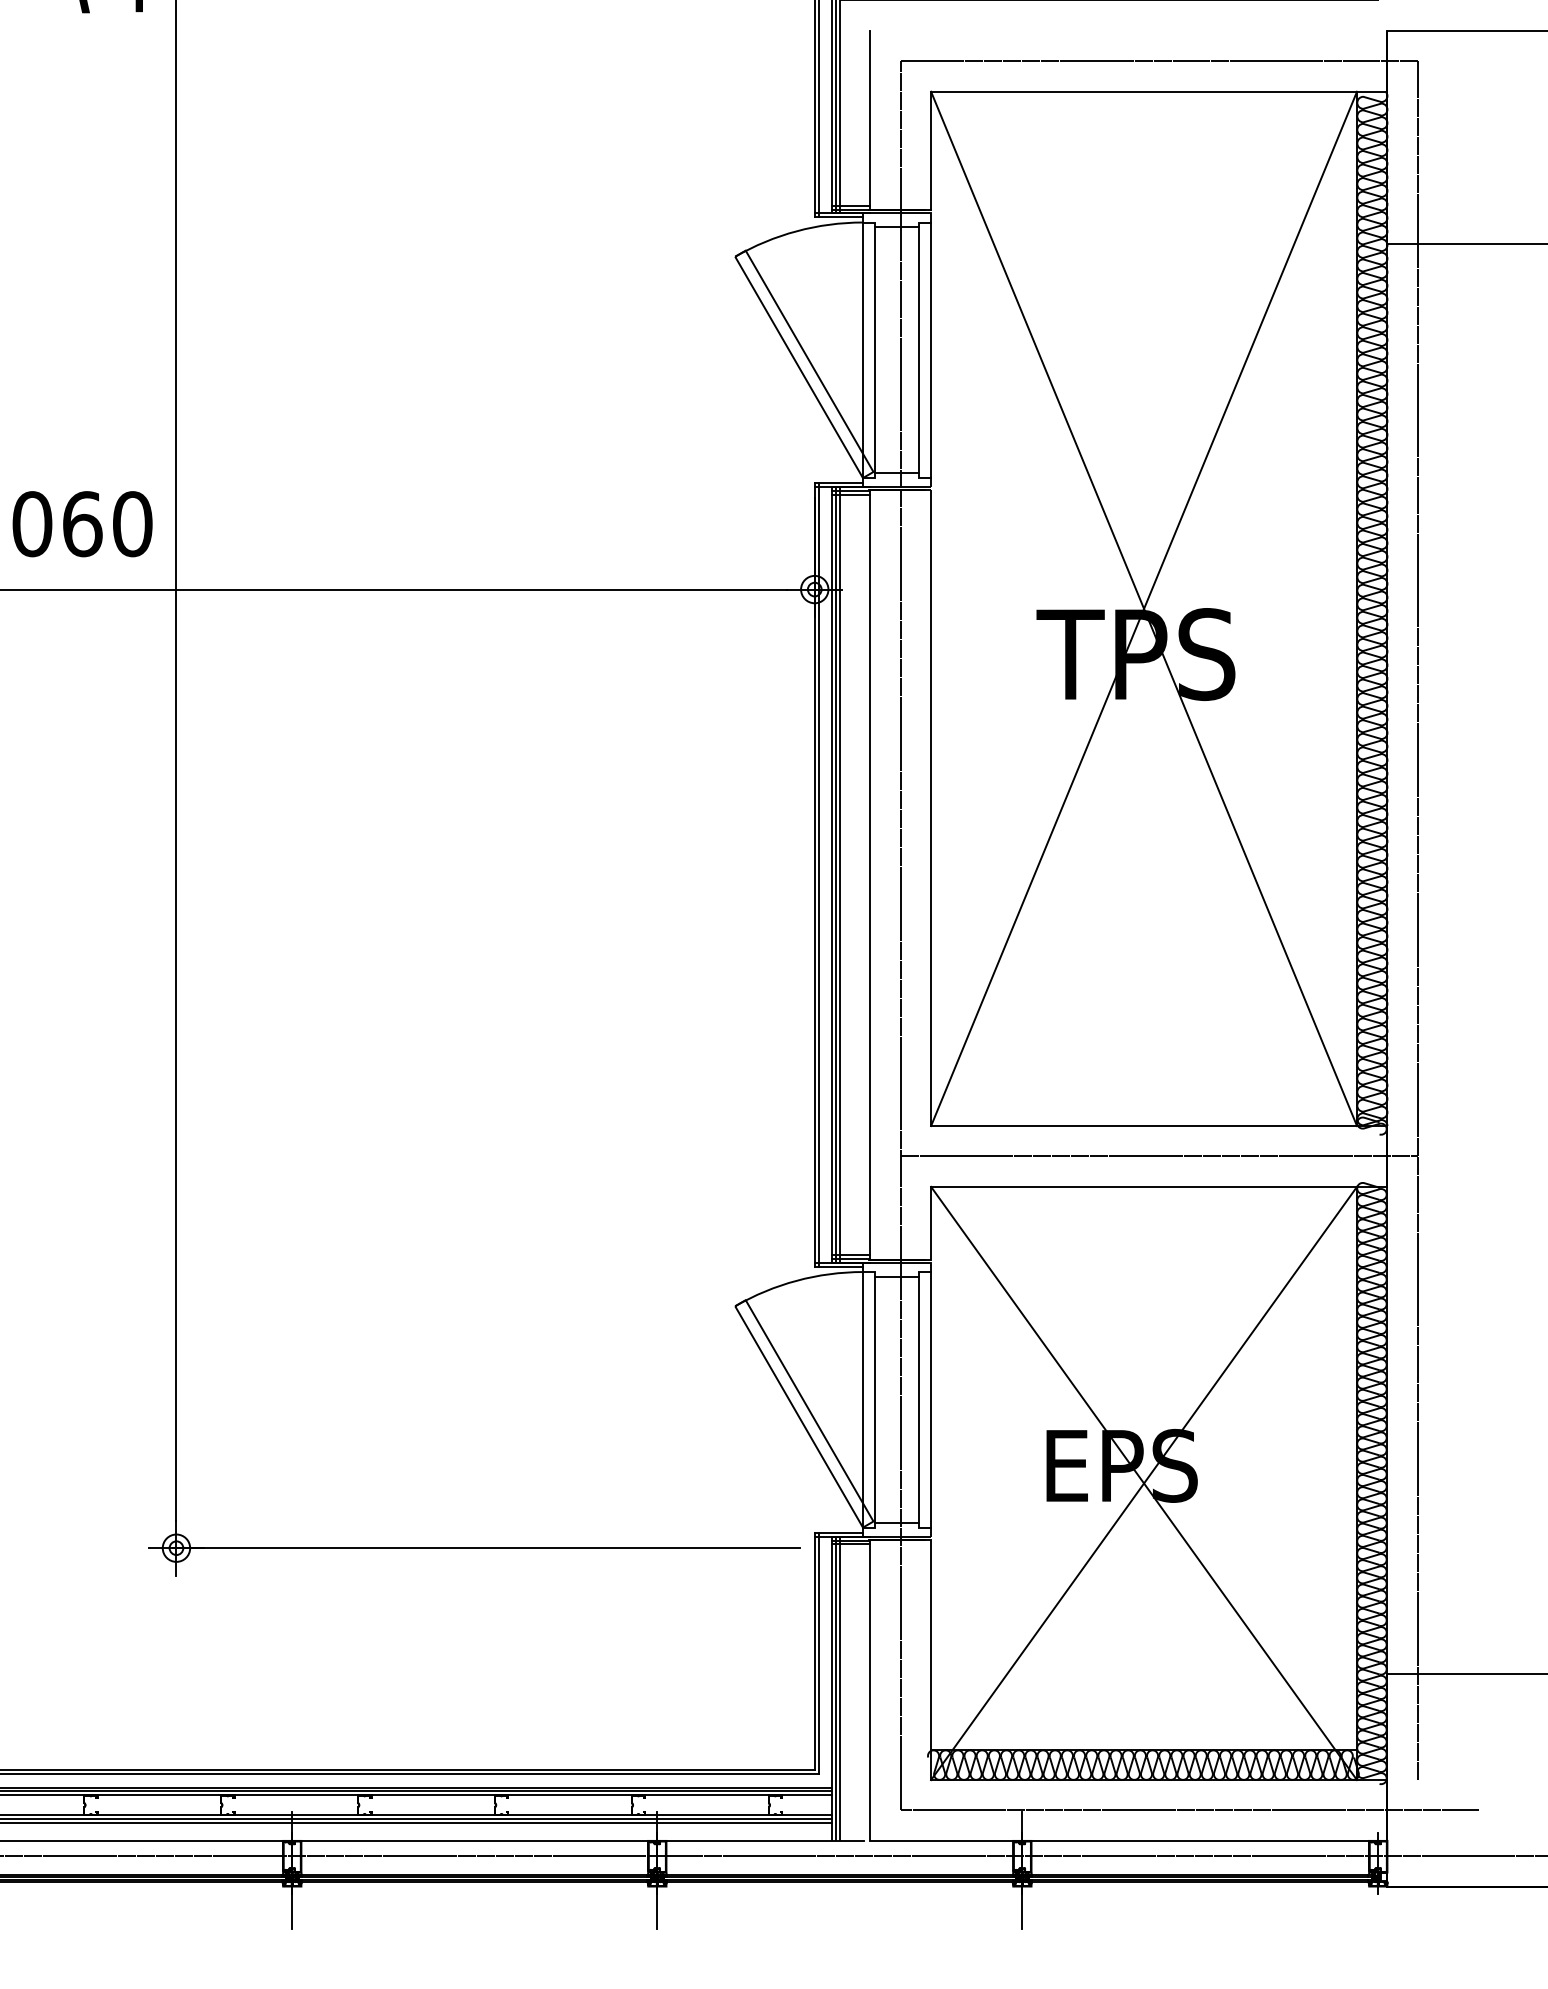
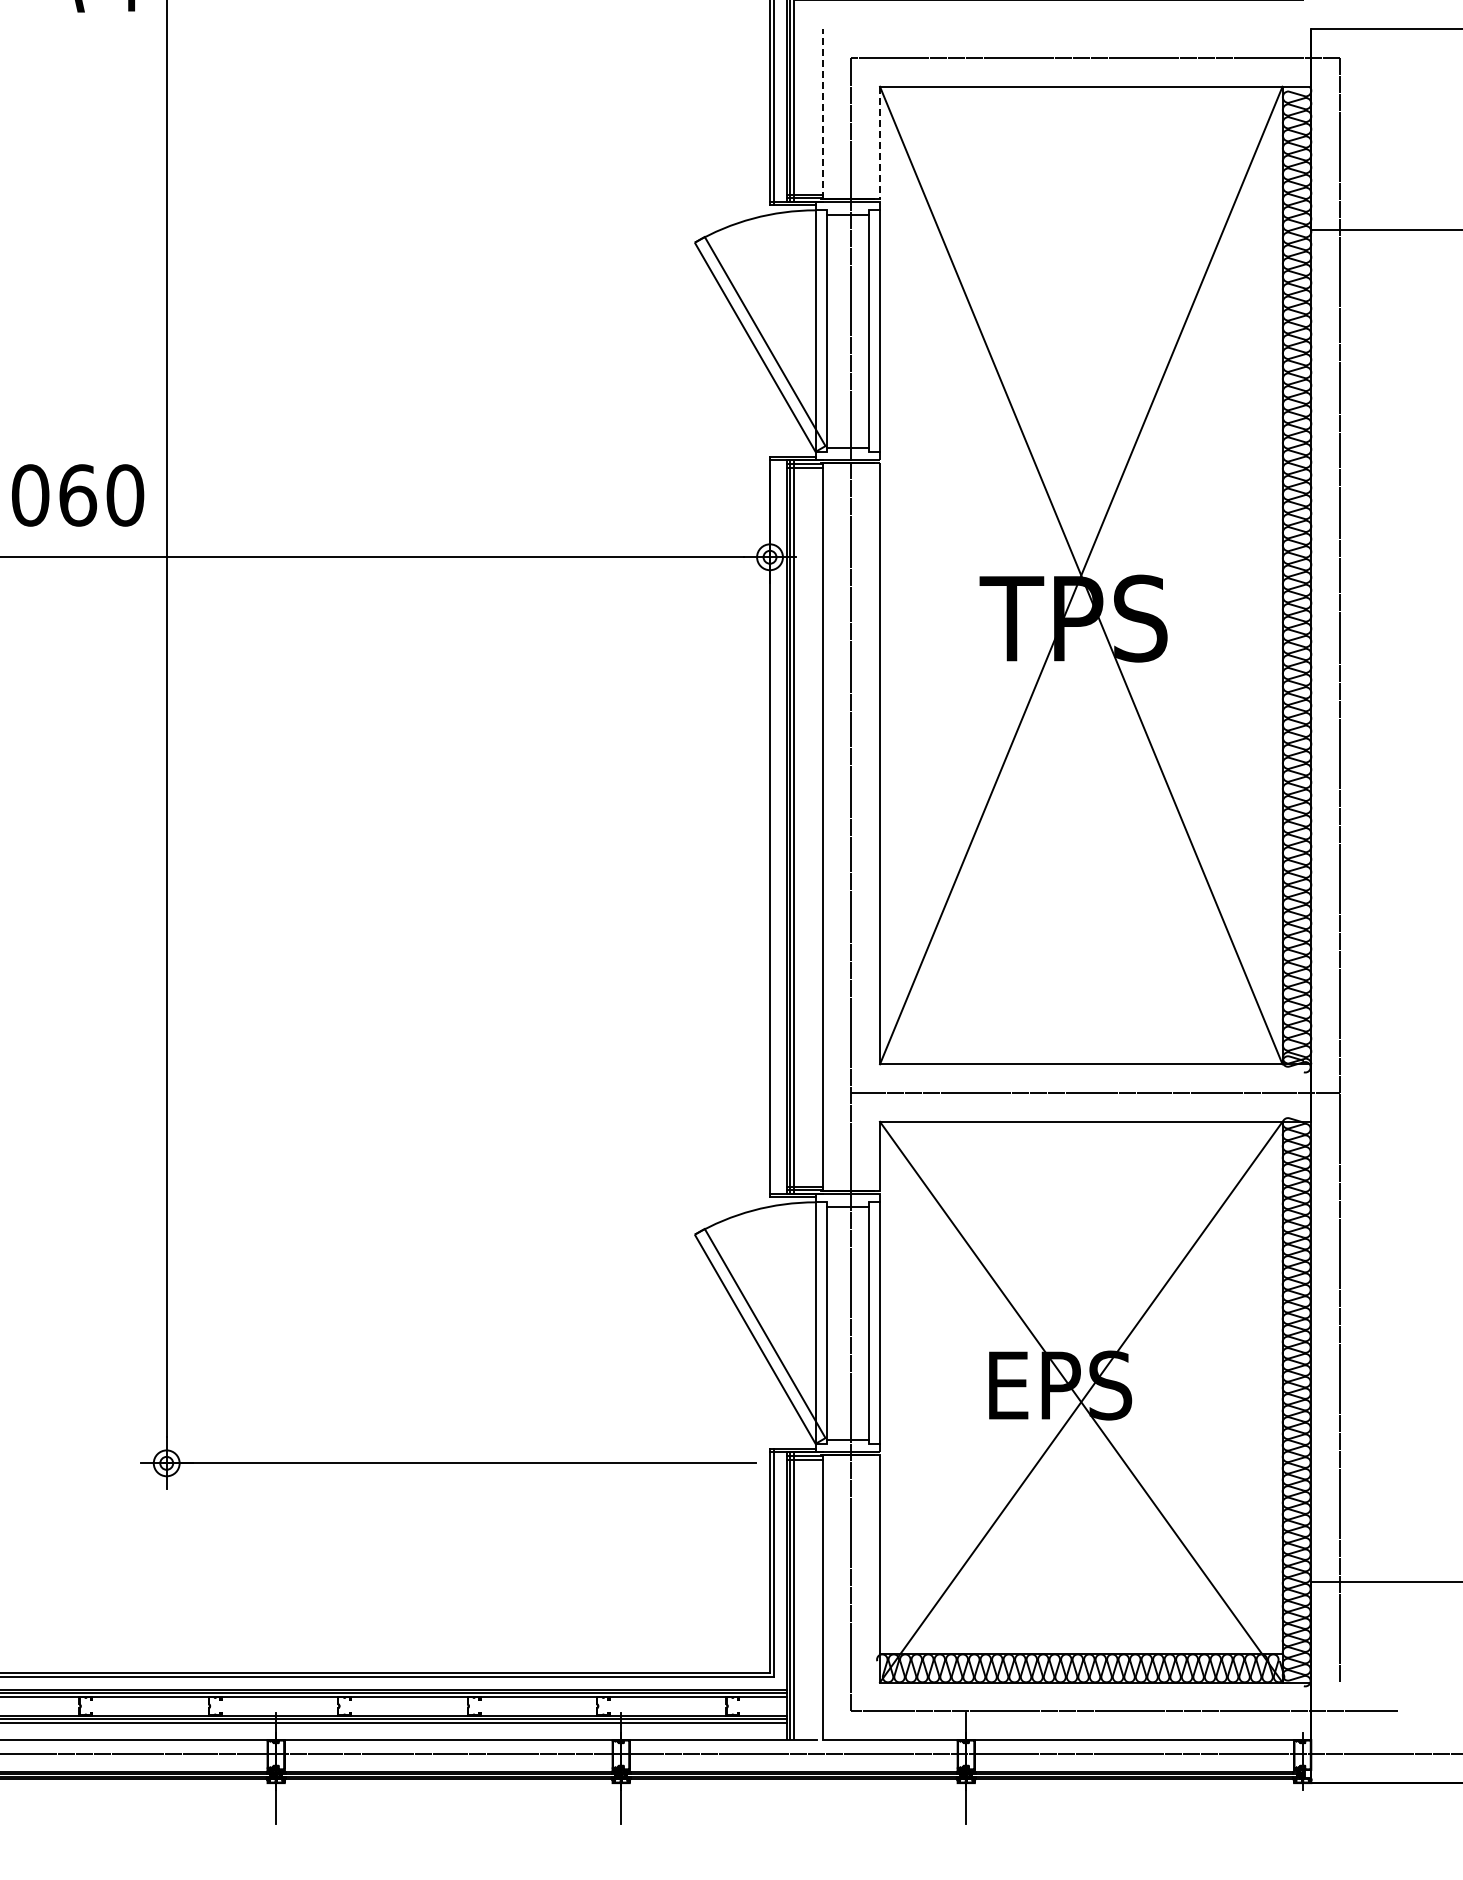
line: (870, 121) -> (822, 114), solid -> dashed
line: (931, 151) -> (880, 143), solid -> dashed
line: (818, 874) -> (773, 826), removed

